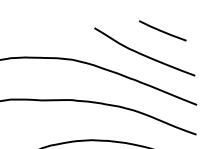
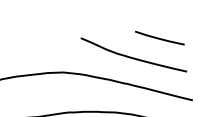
line: (162, 30) -> (159, 37), moved

